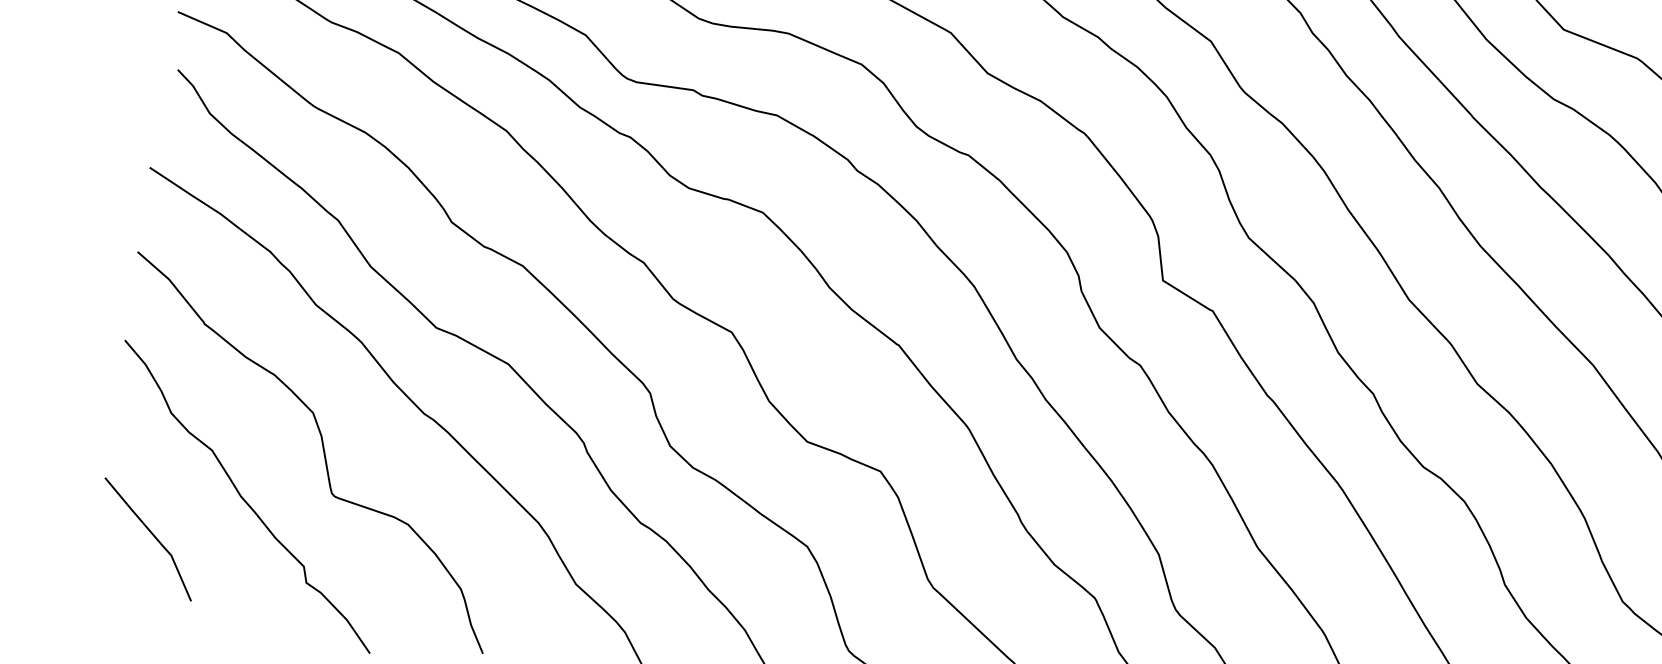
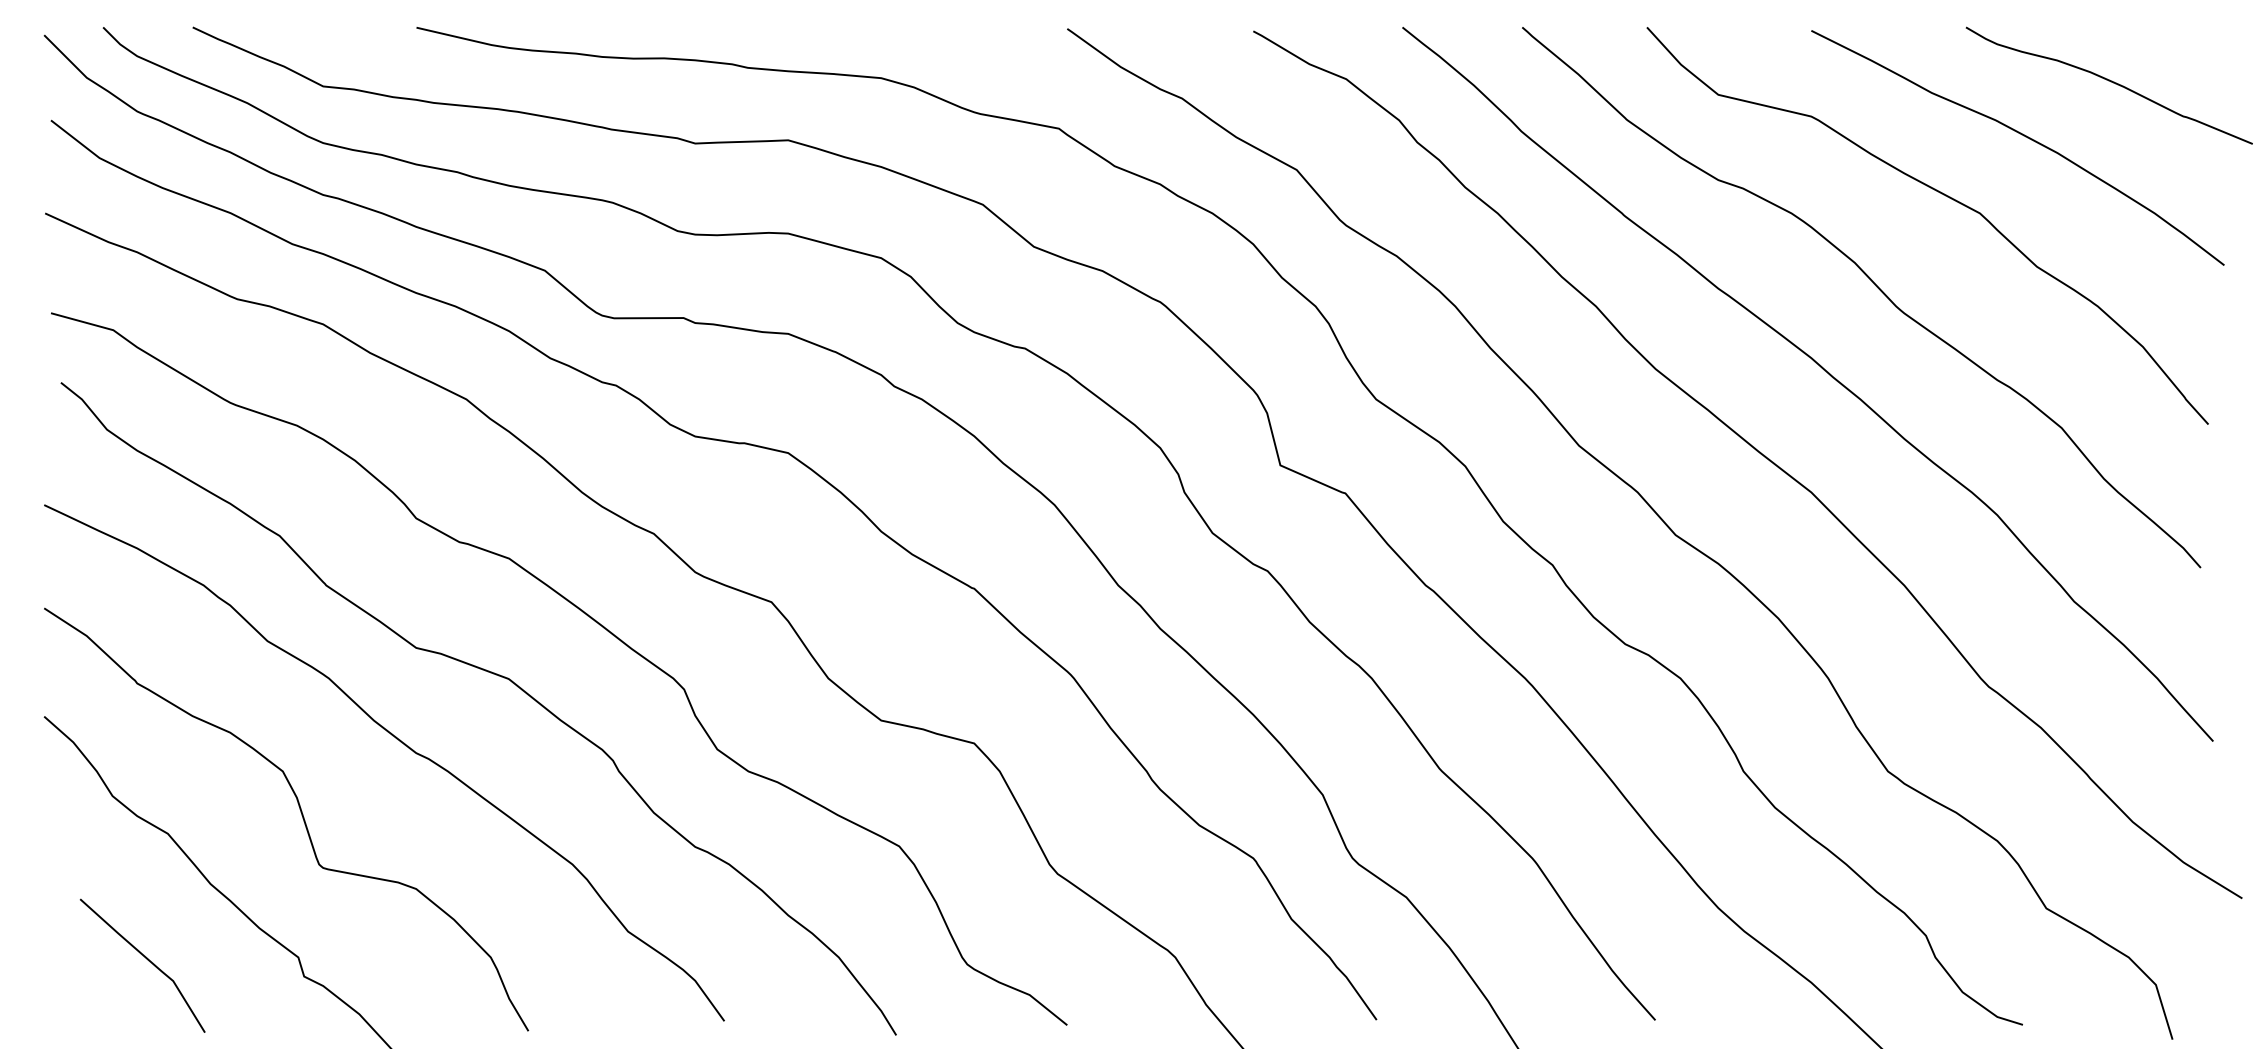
curve: (152, 535) -> (147, 960), moved

